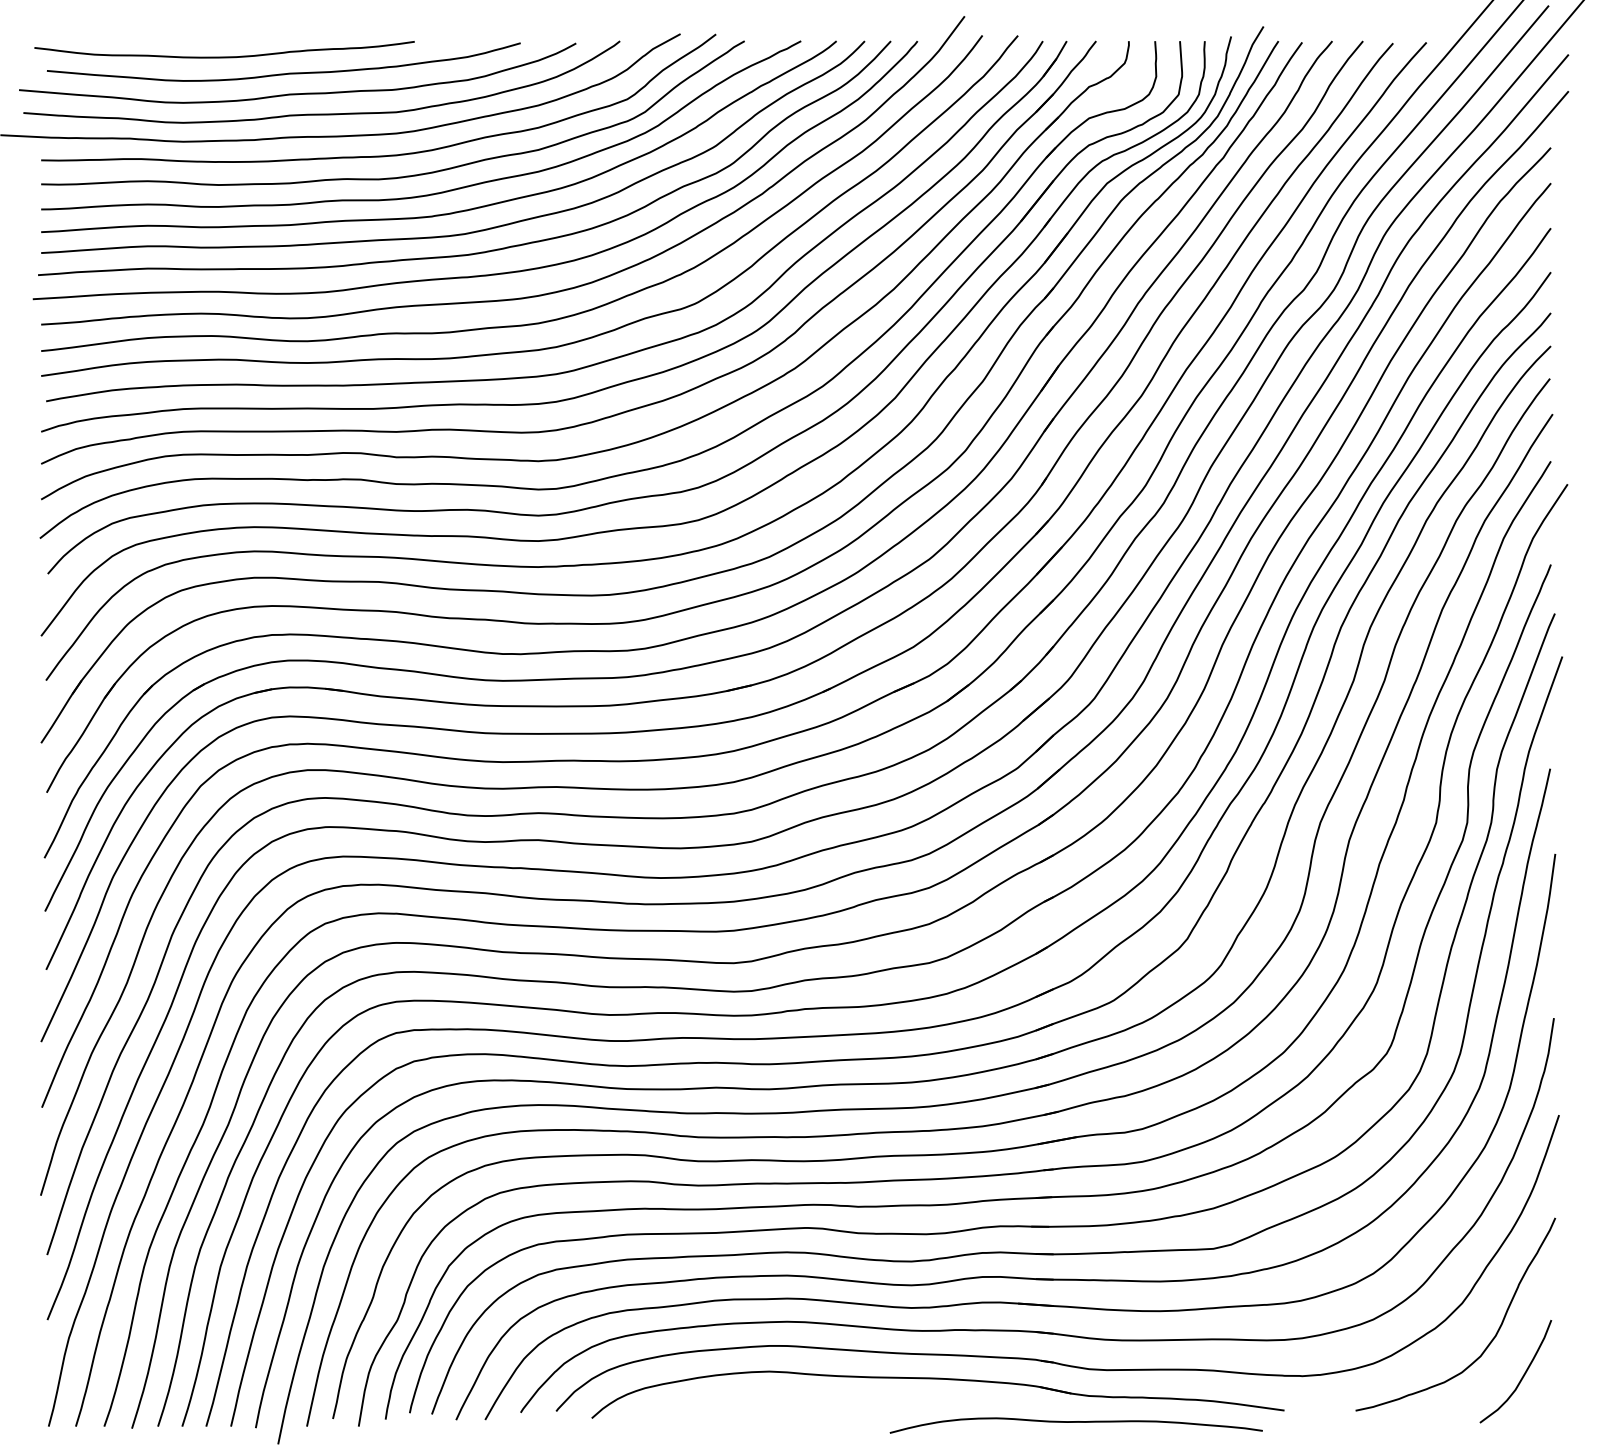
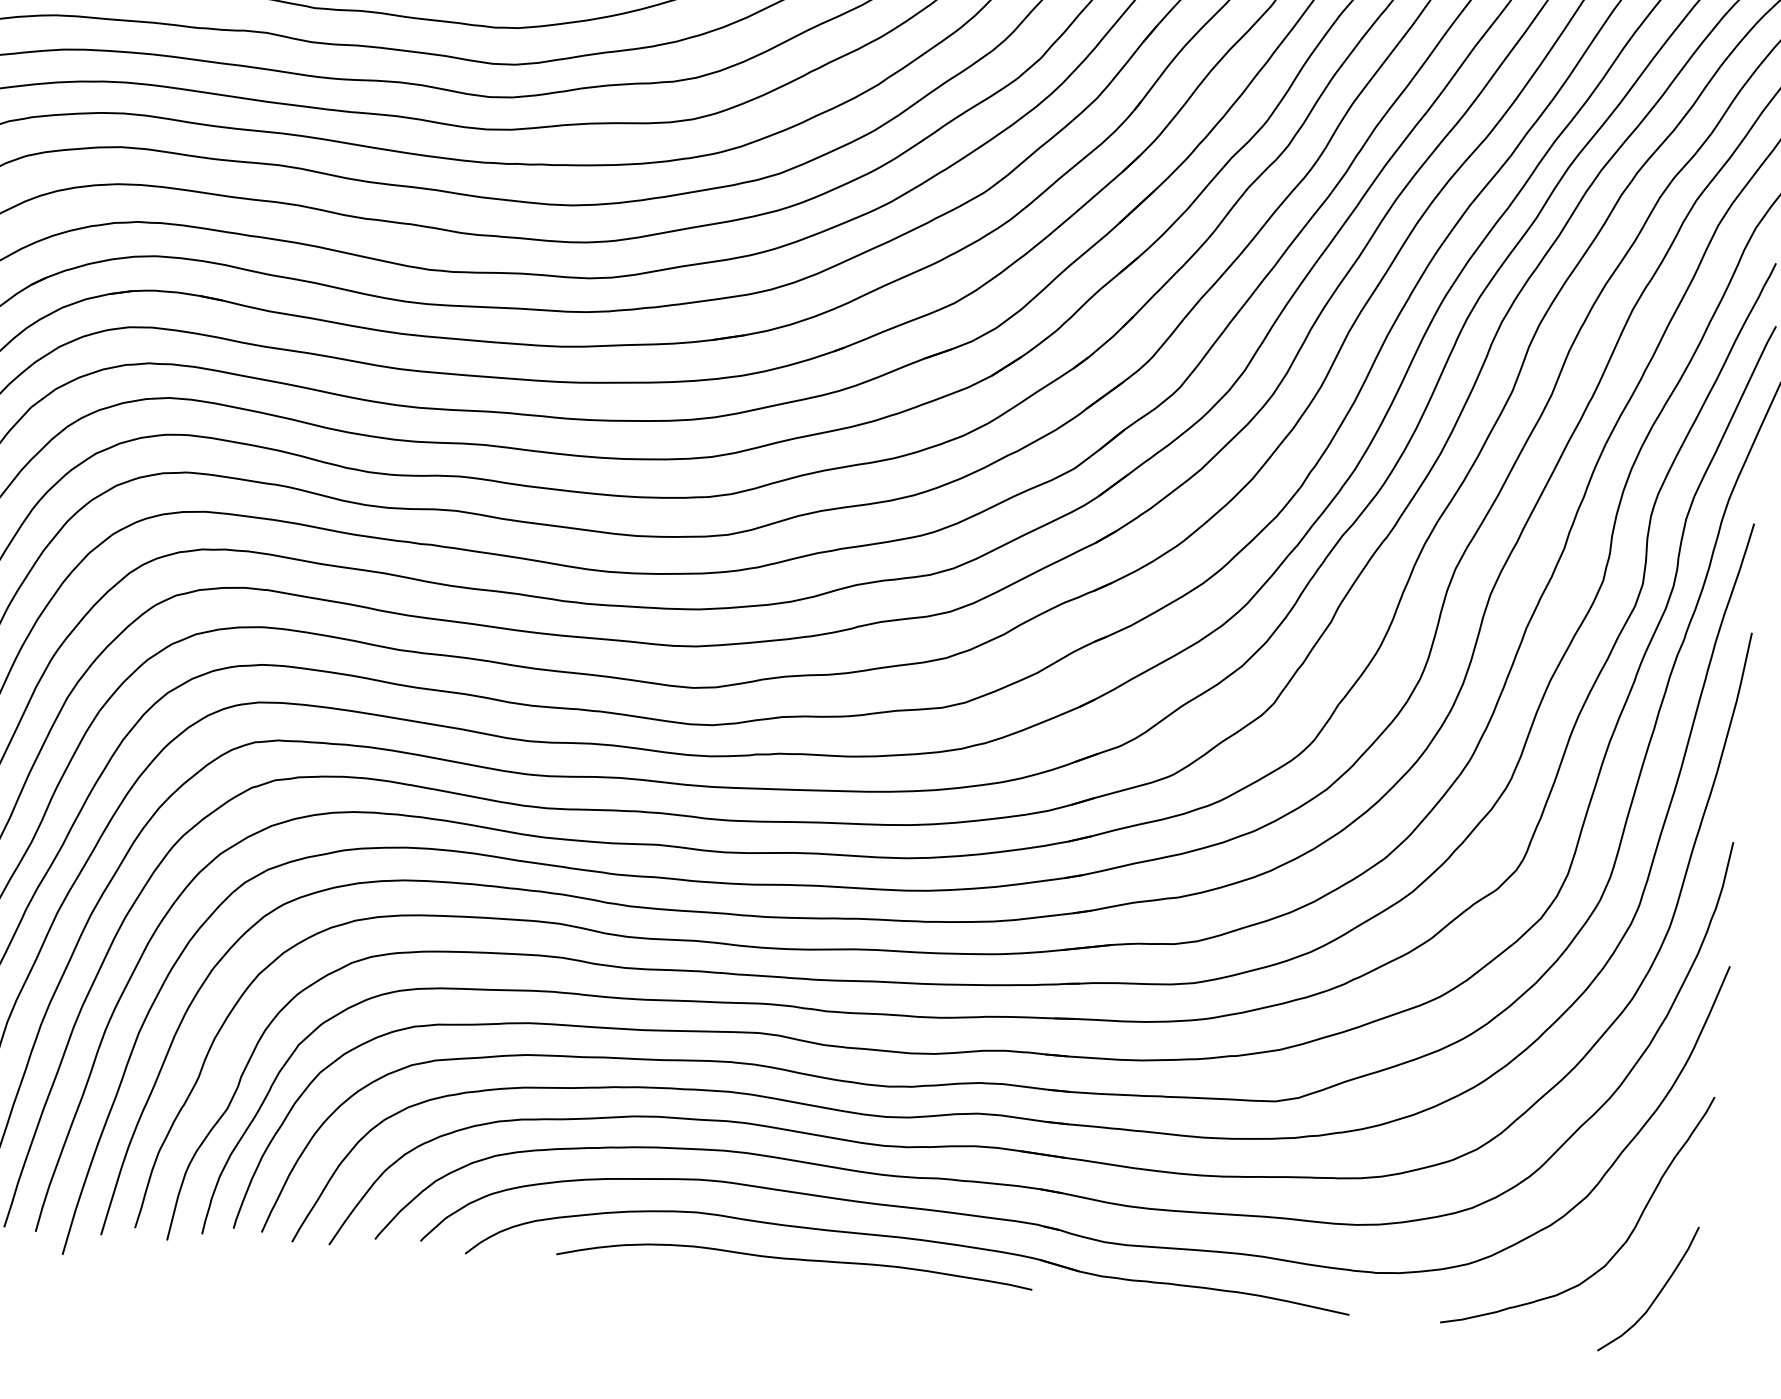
curve: (1075, 1422) -> (794, 1259), moved

